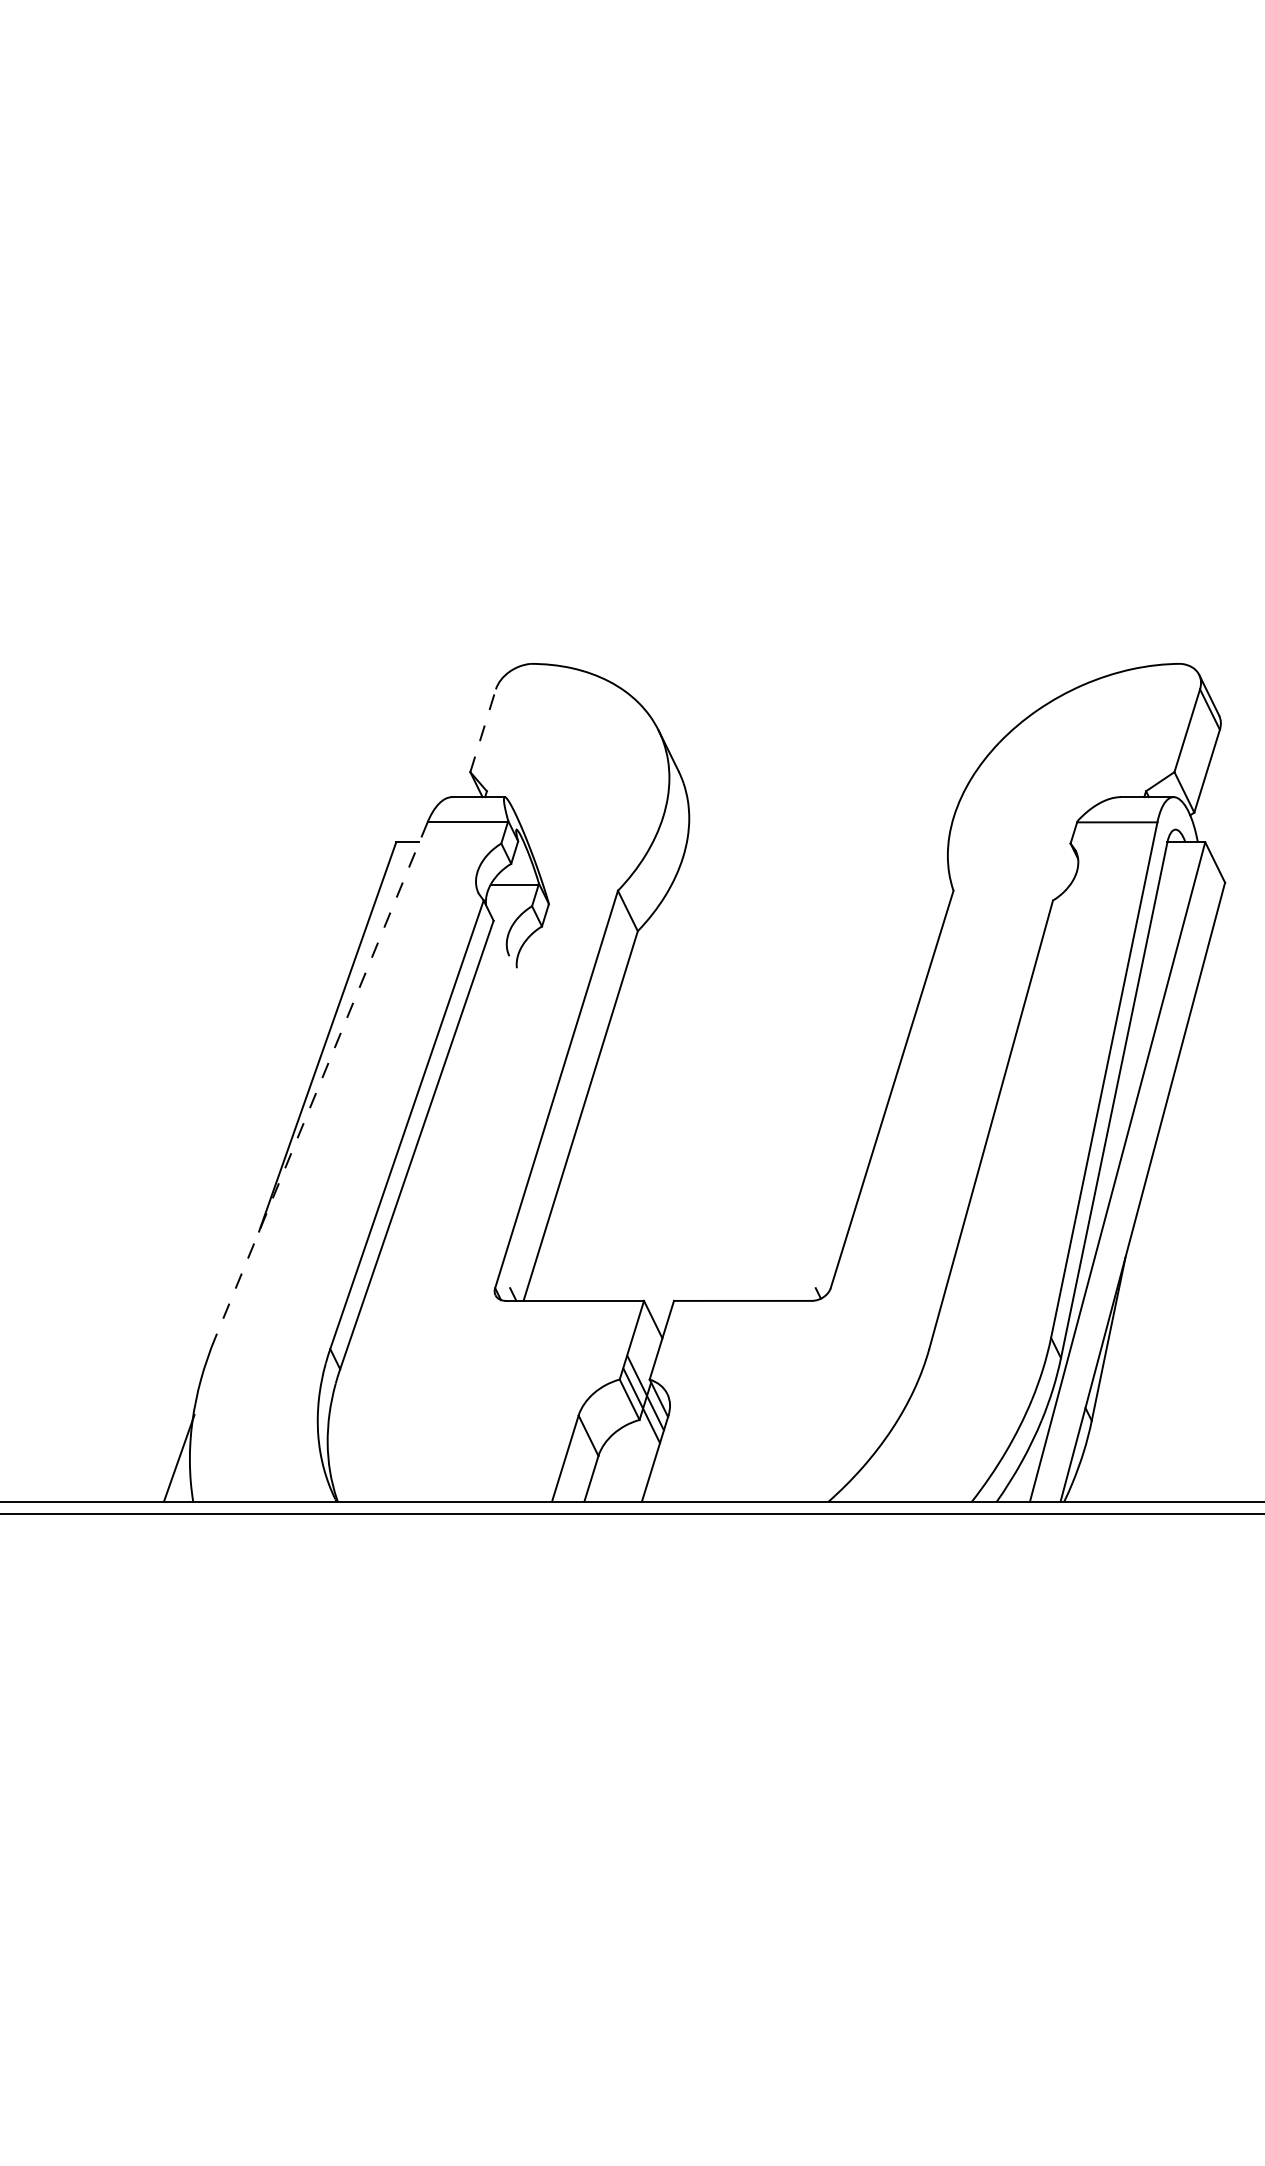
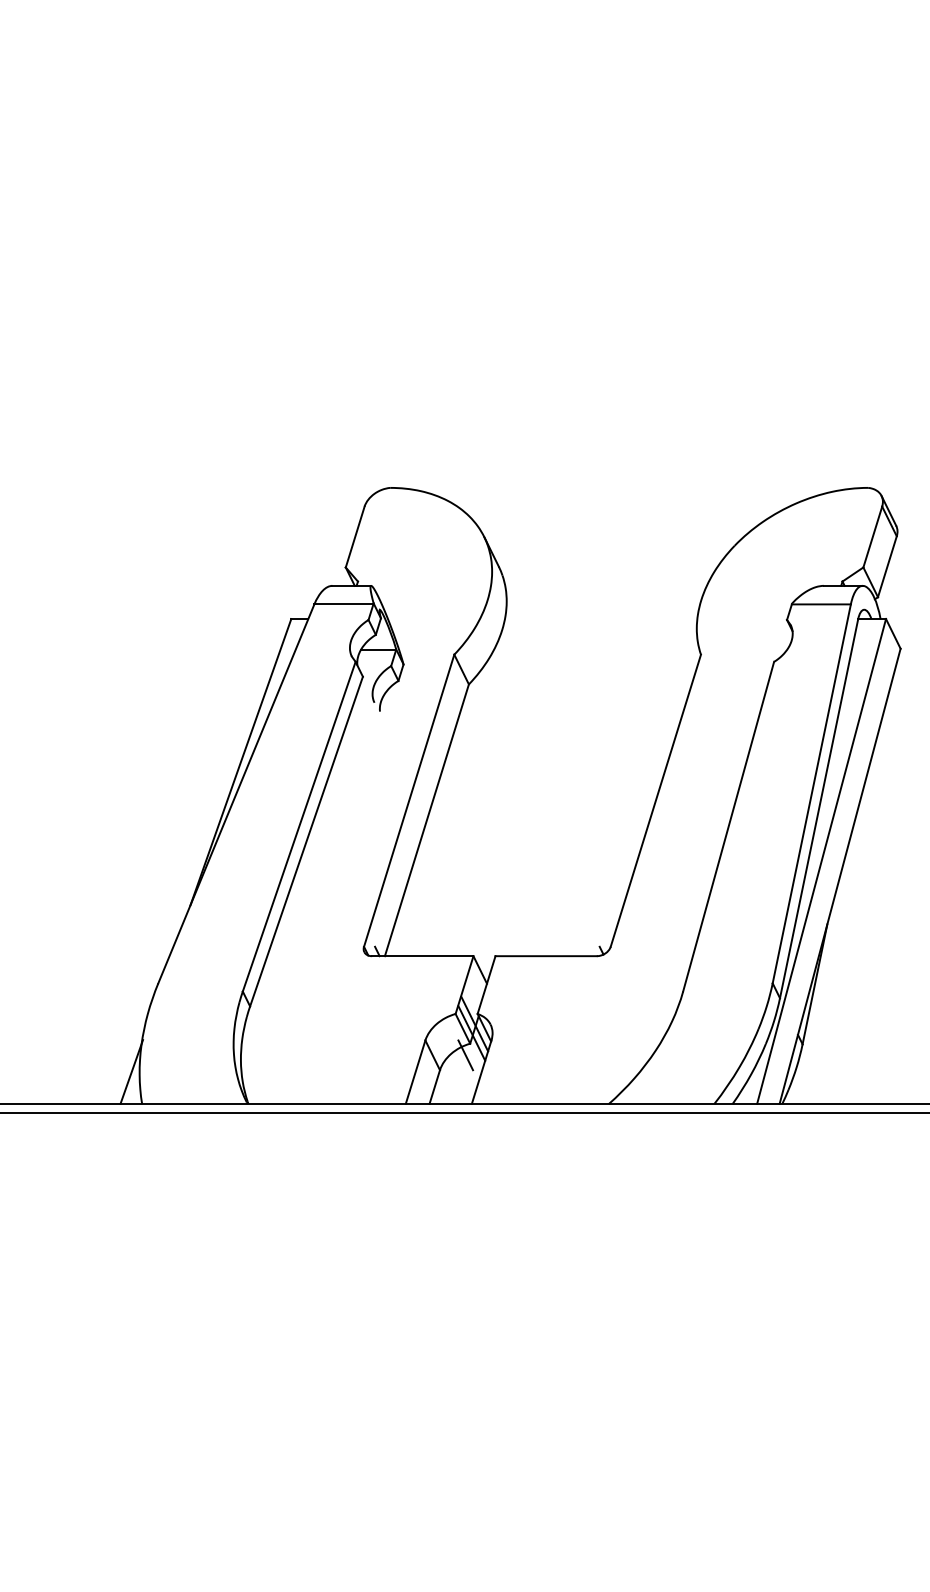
line: (483, 730) -> (355, 536), dashed -> solid
line: (321, 1080) -> (236, 794), dashed -> solid
line: (633, 1435) -> (465, 1055), added

